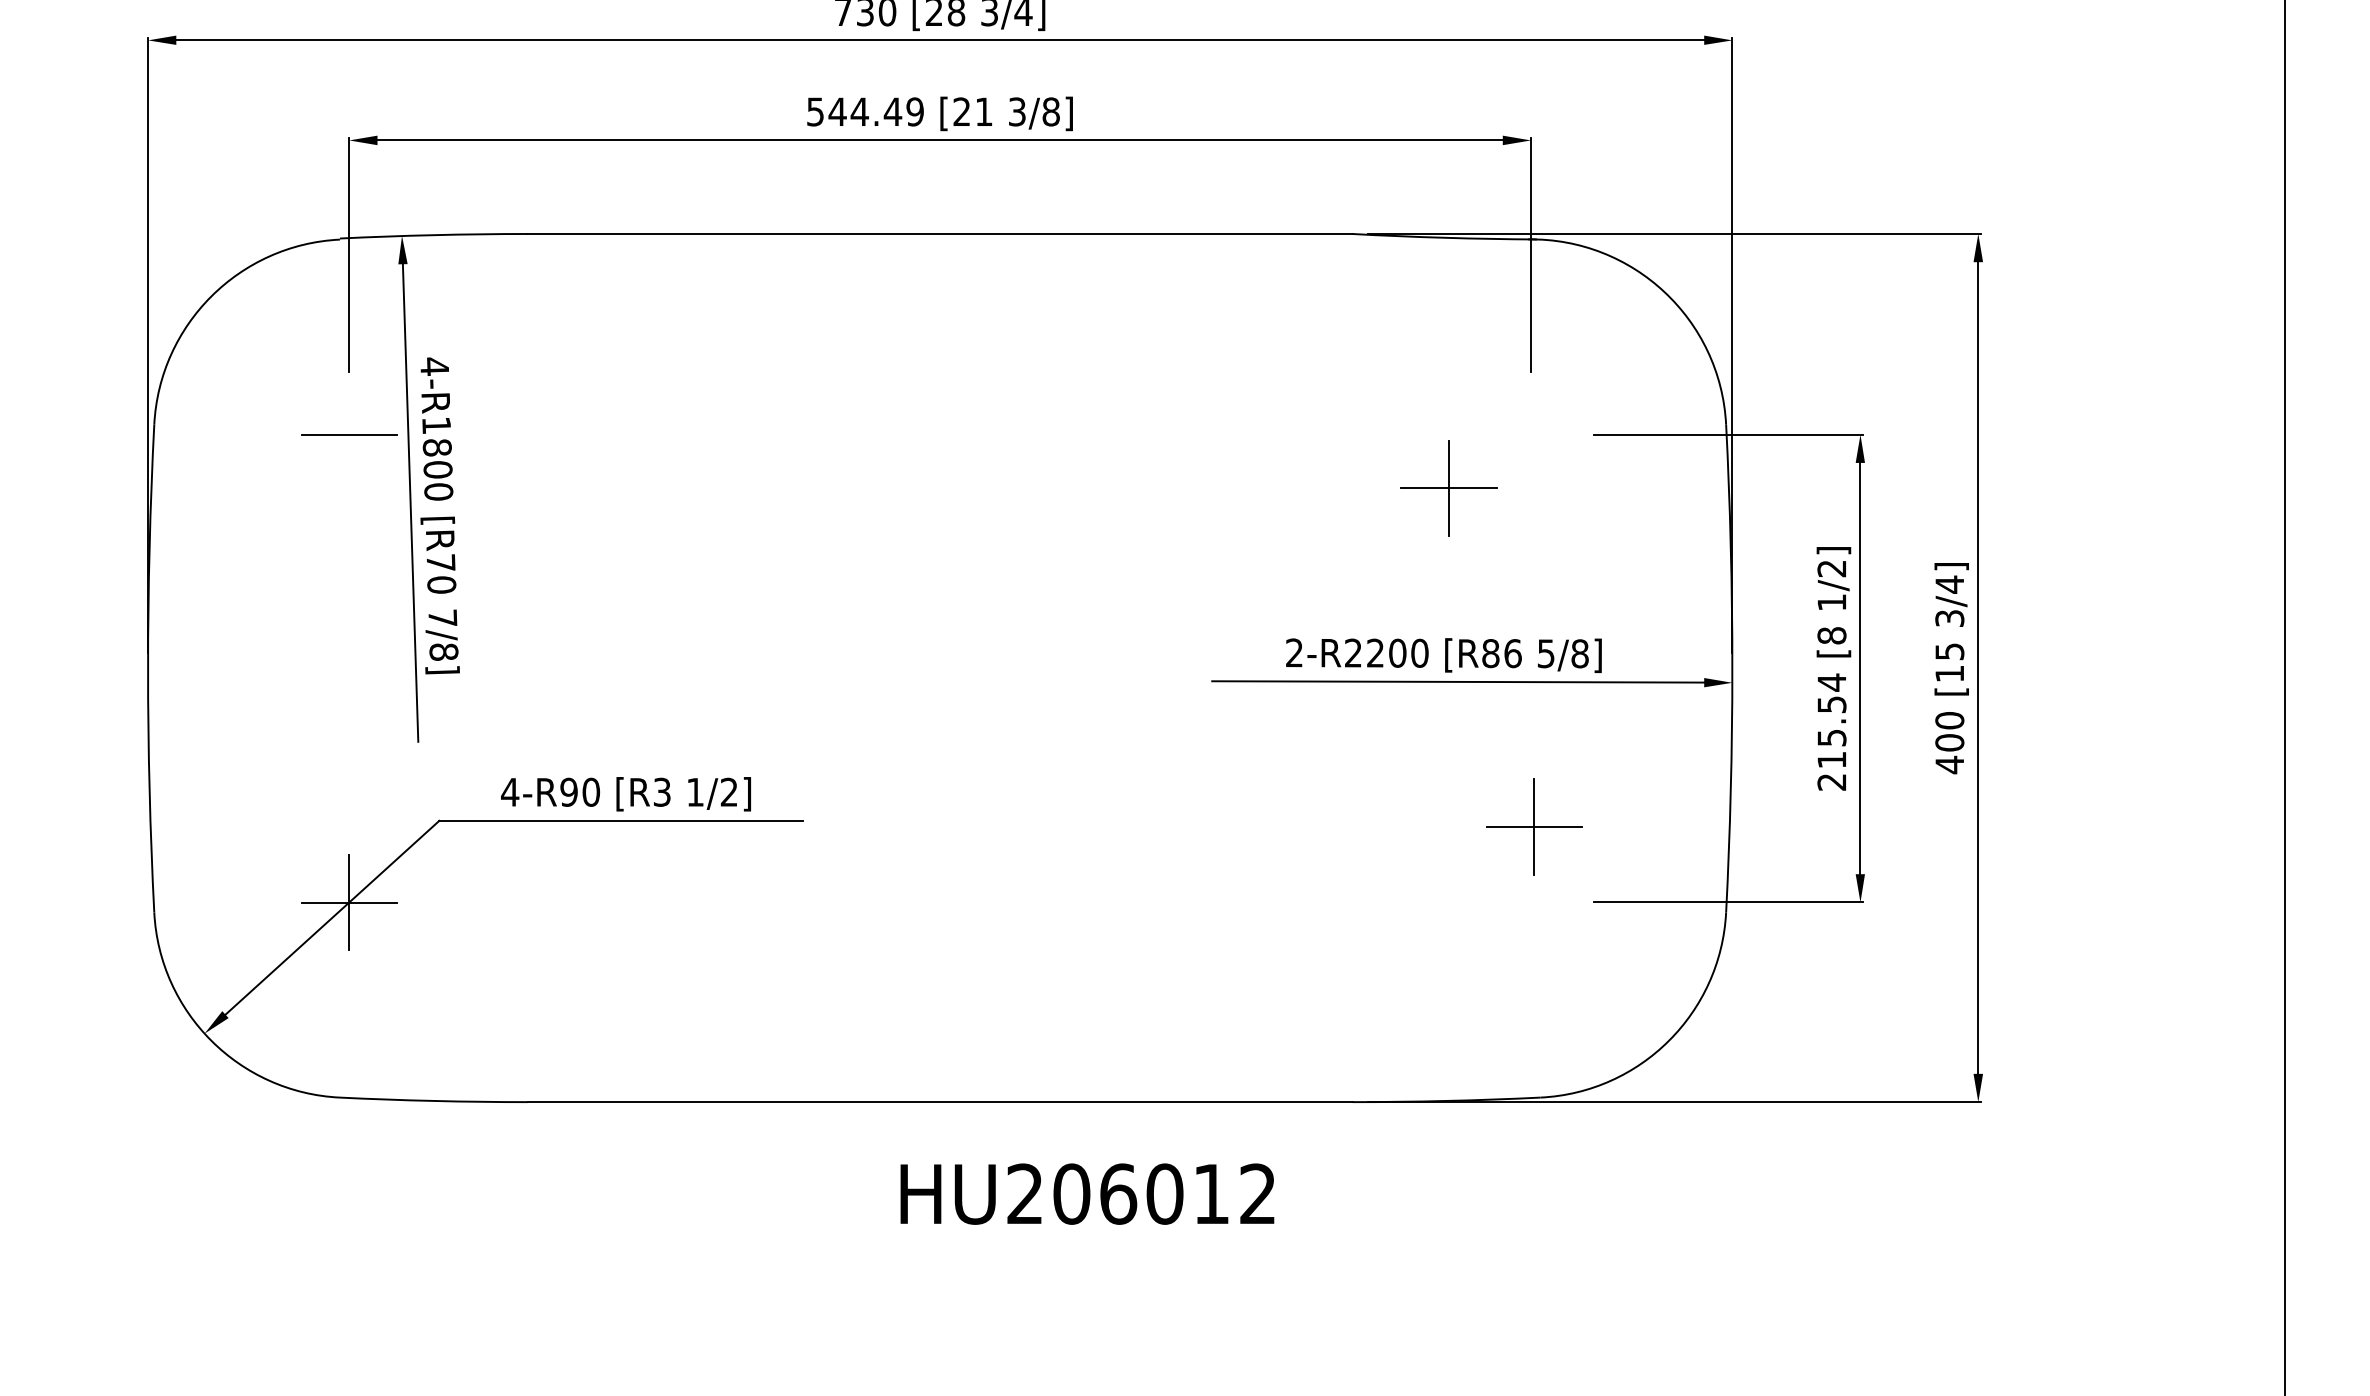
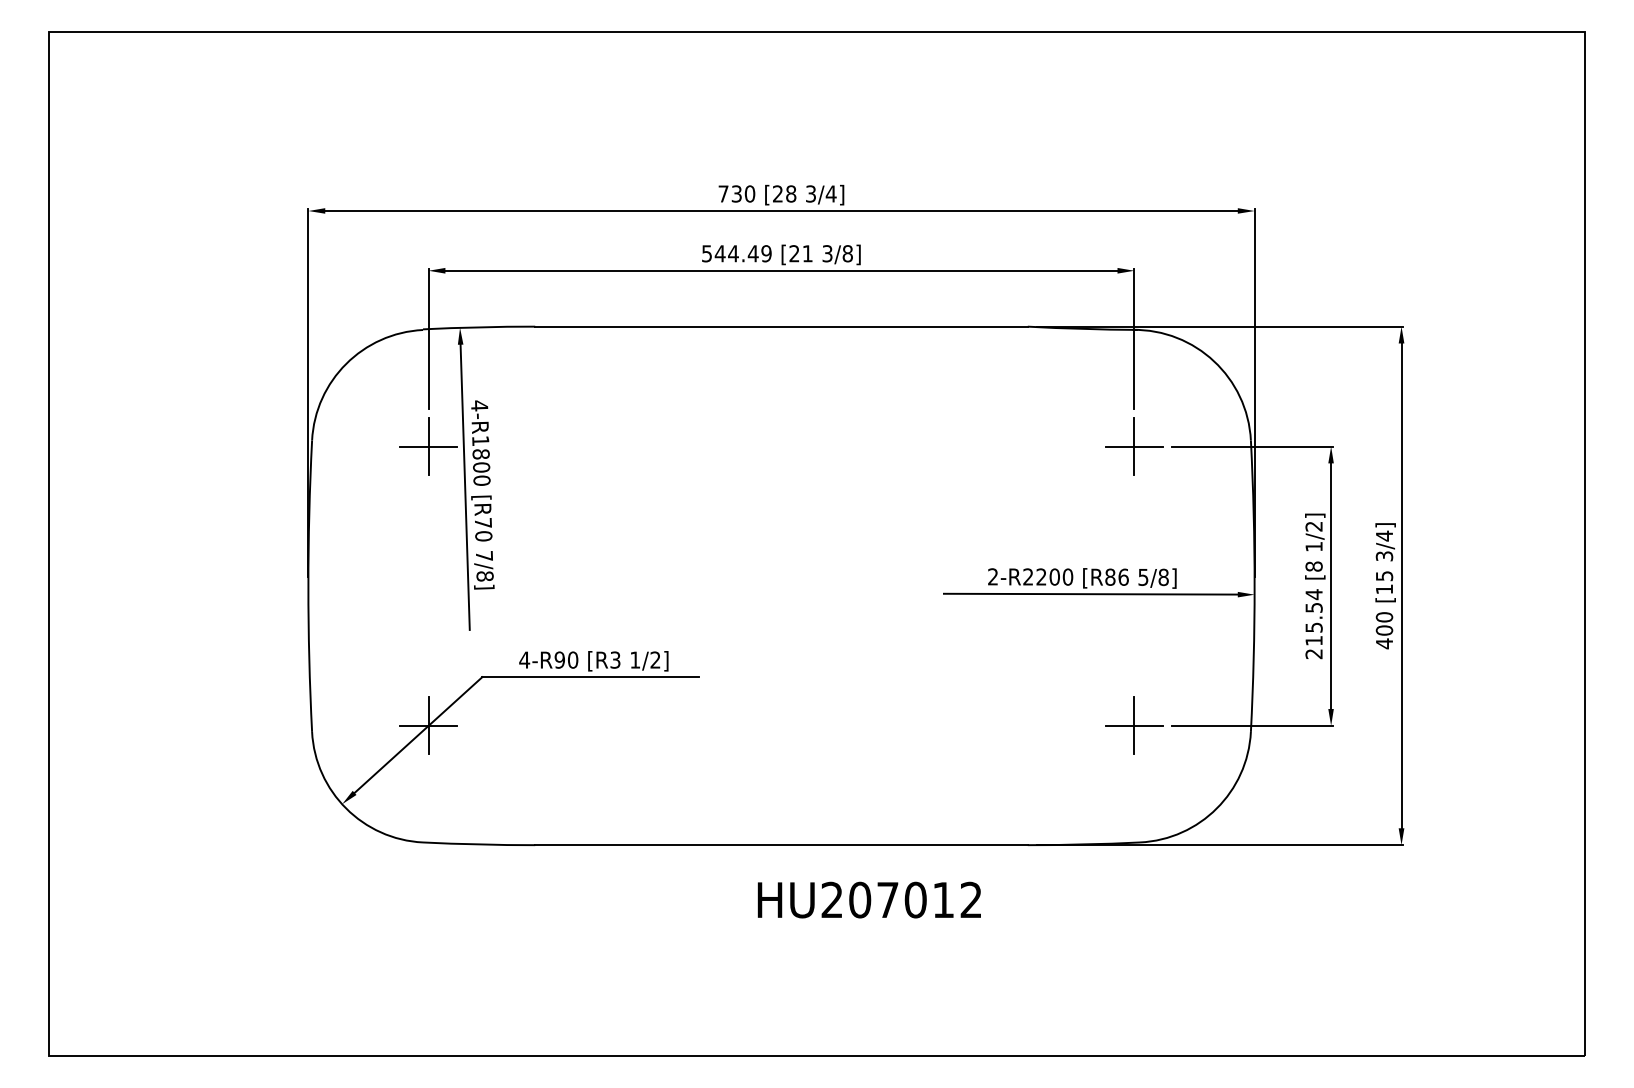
line: (349, 434) -> (428, 446), added
part: (1449, 488) -> (1134, 446), moved
part: (1534, 826) -> (1134, 725), moved
text: (1119, 1193) -> (888, 899), HU206012 -> HU207012

